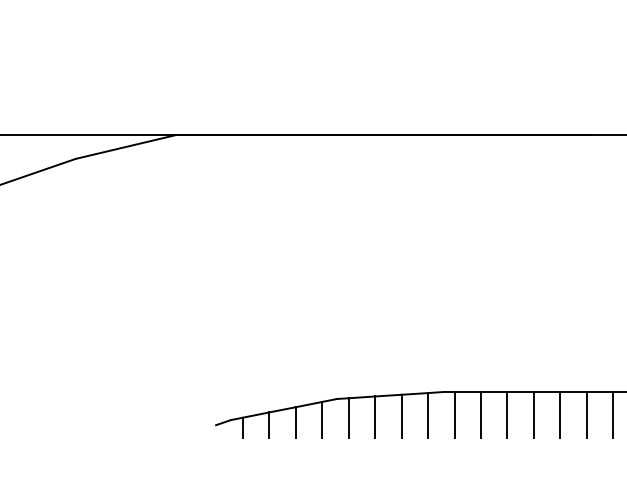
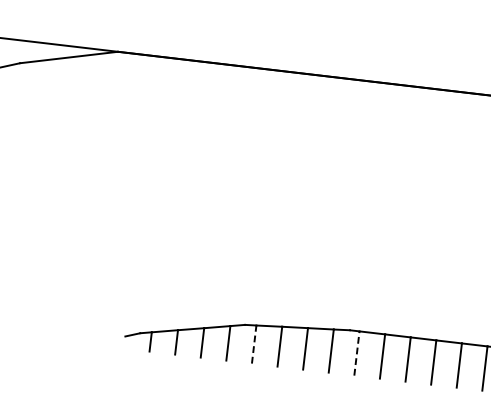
line: (454, 414) -> (356, 353), solid -> dashed
line: (348, 417) -> (254, 344), solid -> dashed

